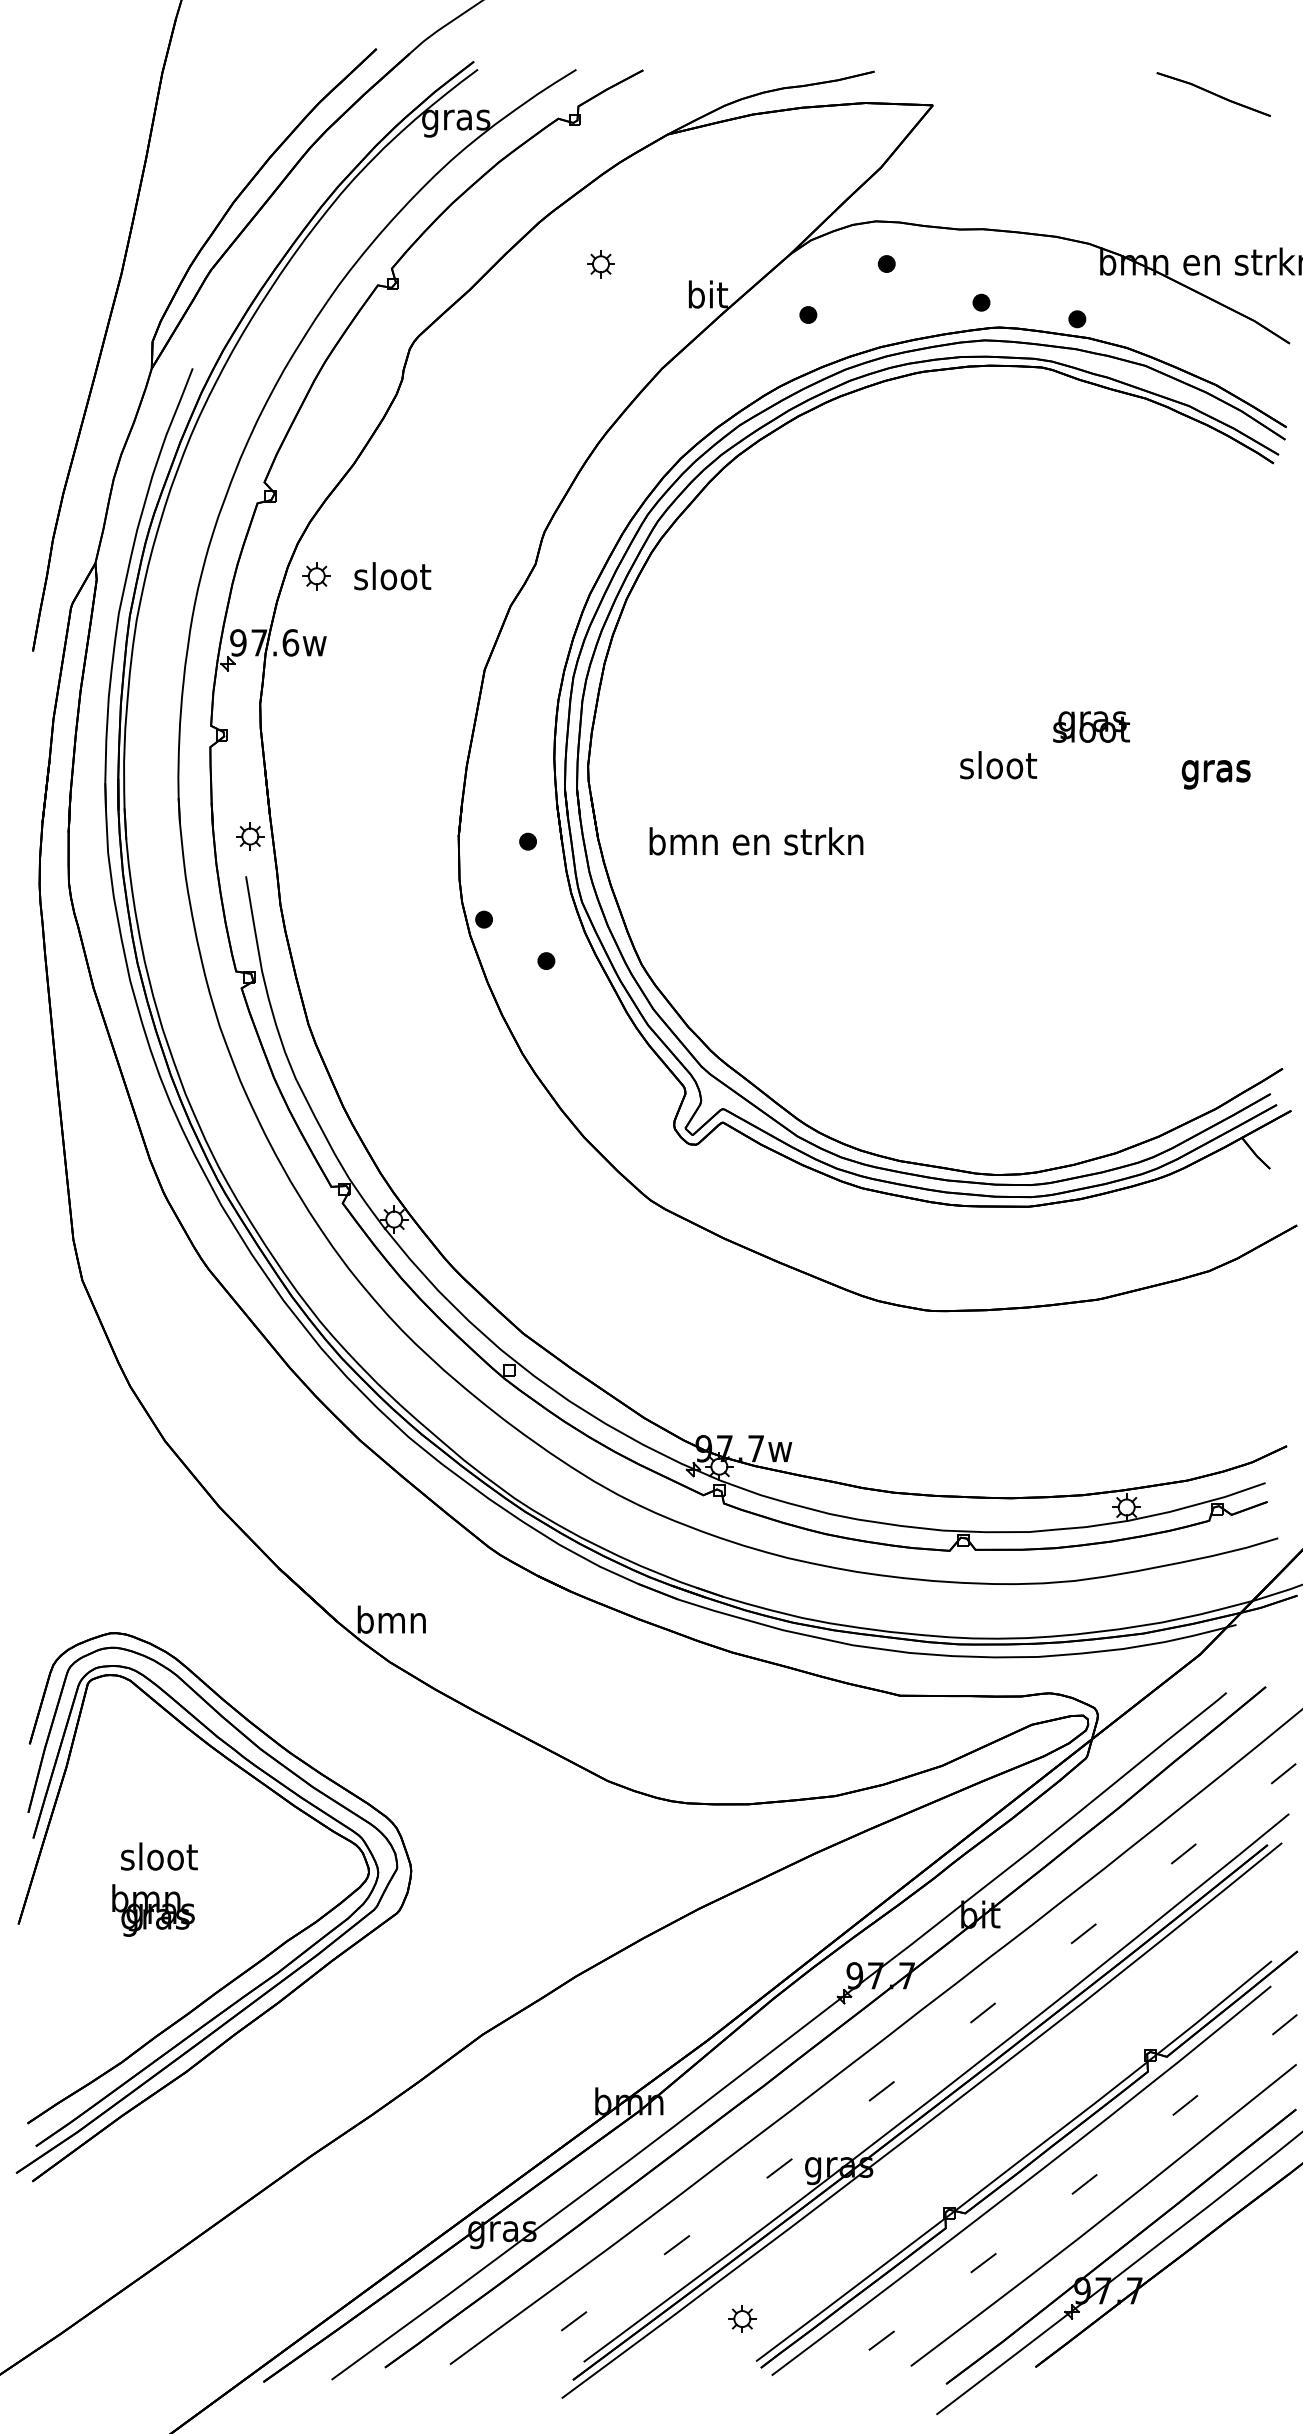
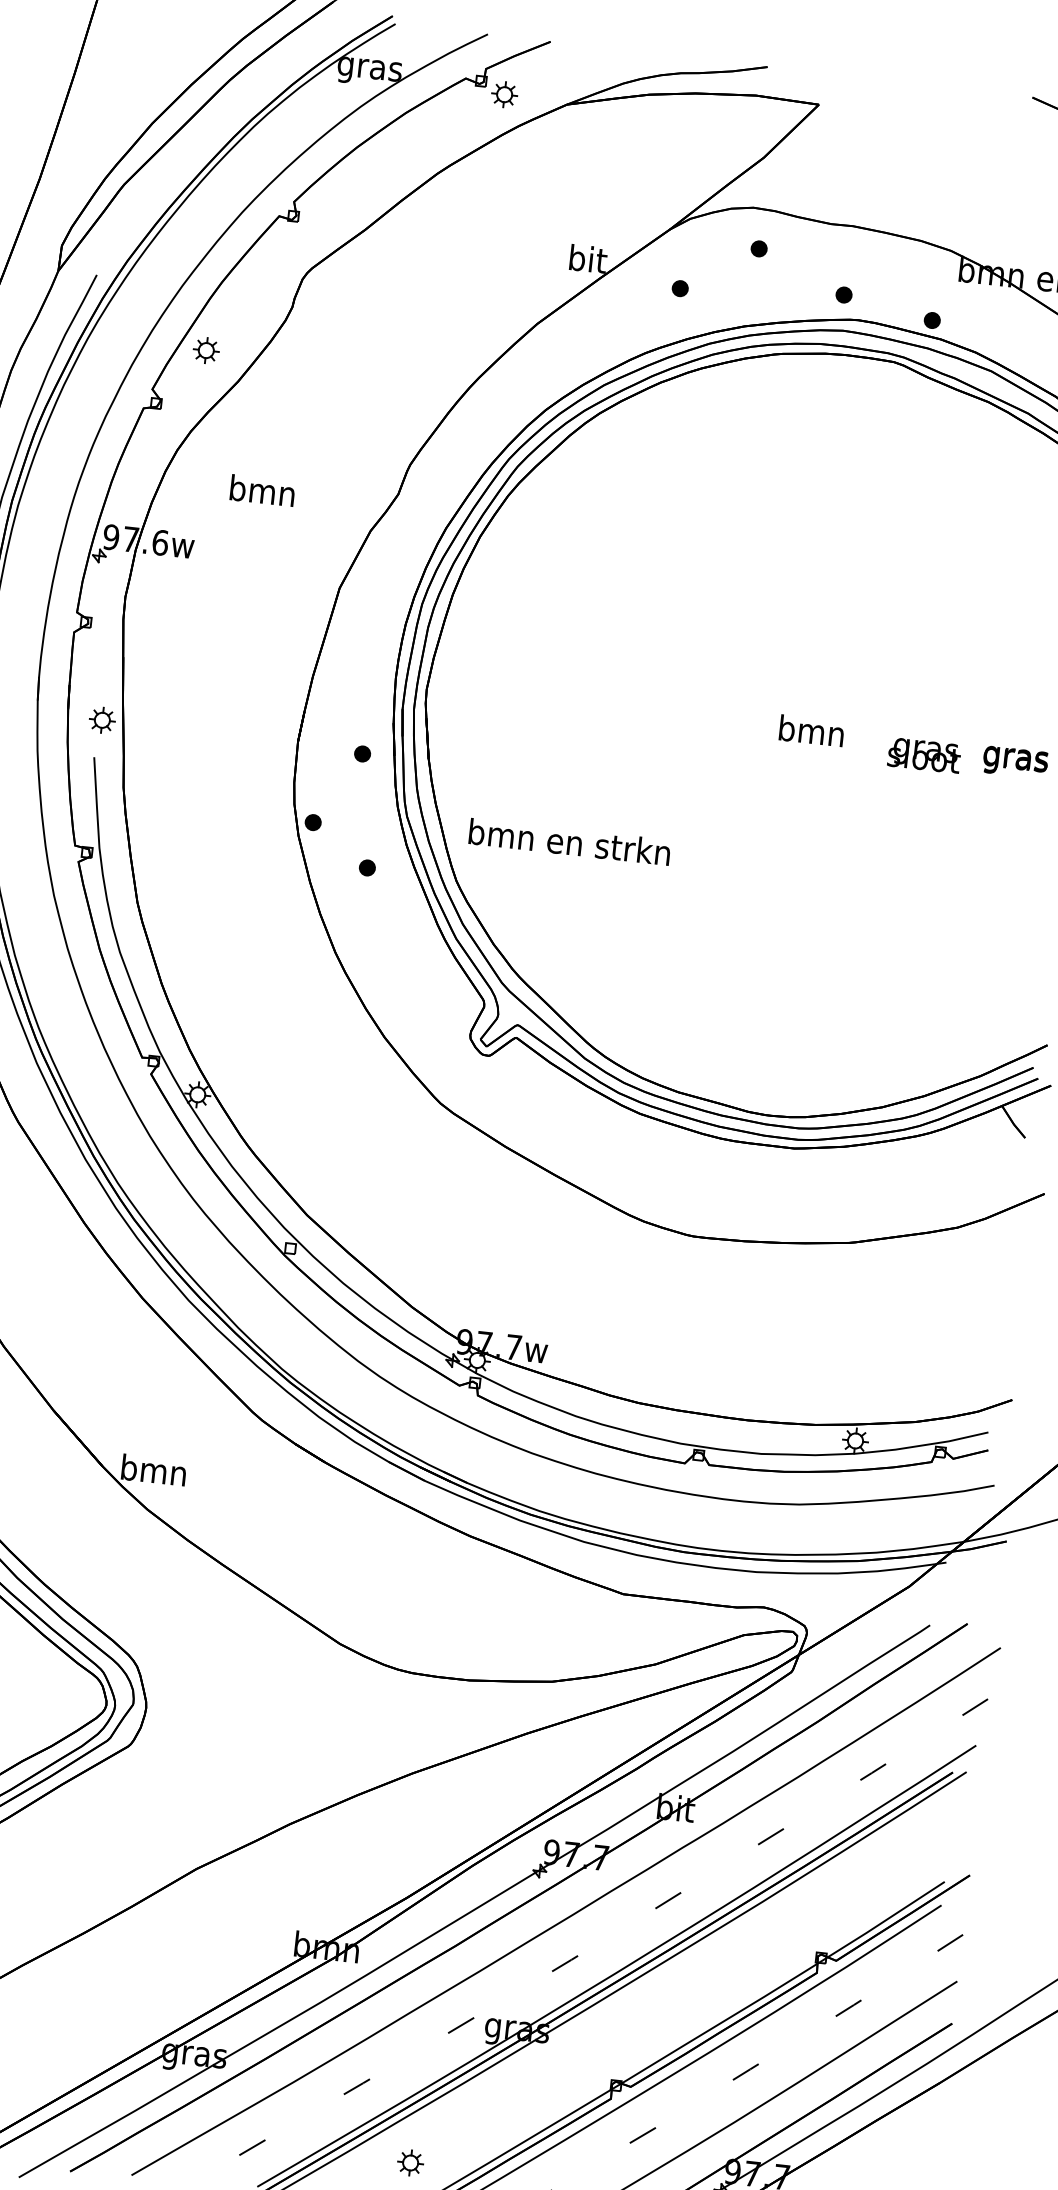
part: (600, 264) -> (504, 94), moved
part: (316, 576) -> (206, 350), moved
text: (392, 576) -> (262, 491), sloot -> bmn
text: (1091, 726) -> (924, 755), moved
text: (998, 765) -> (812, 731), sloot -> bmn
text: (756, 841) -> (569, 842), moved

